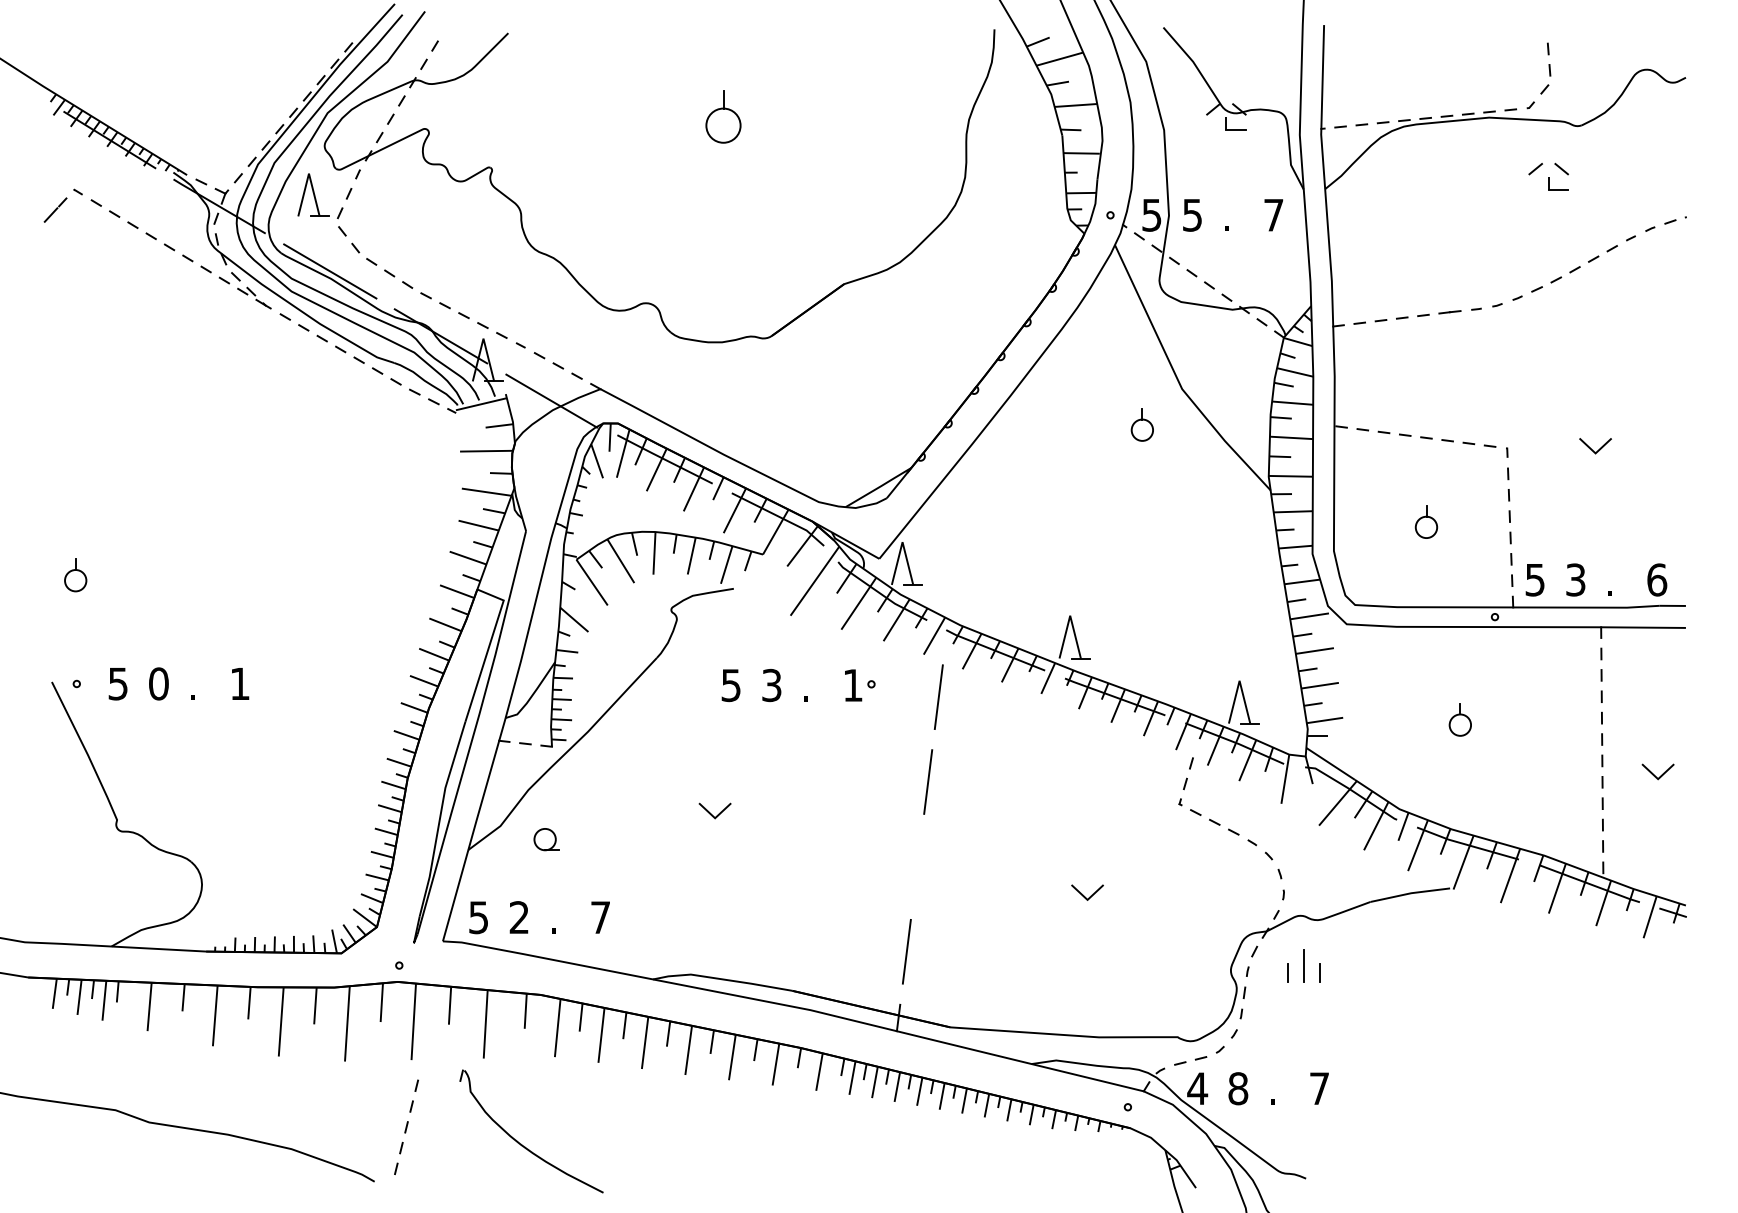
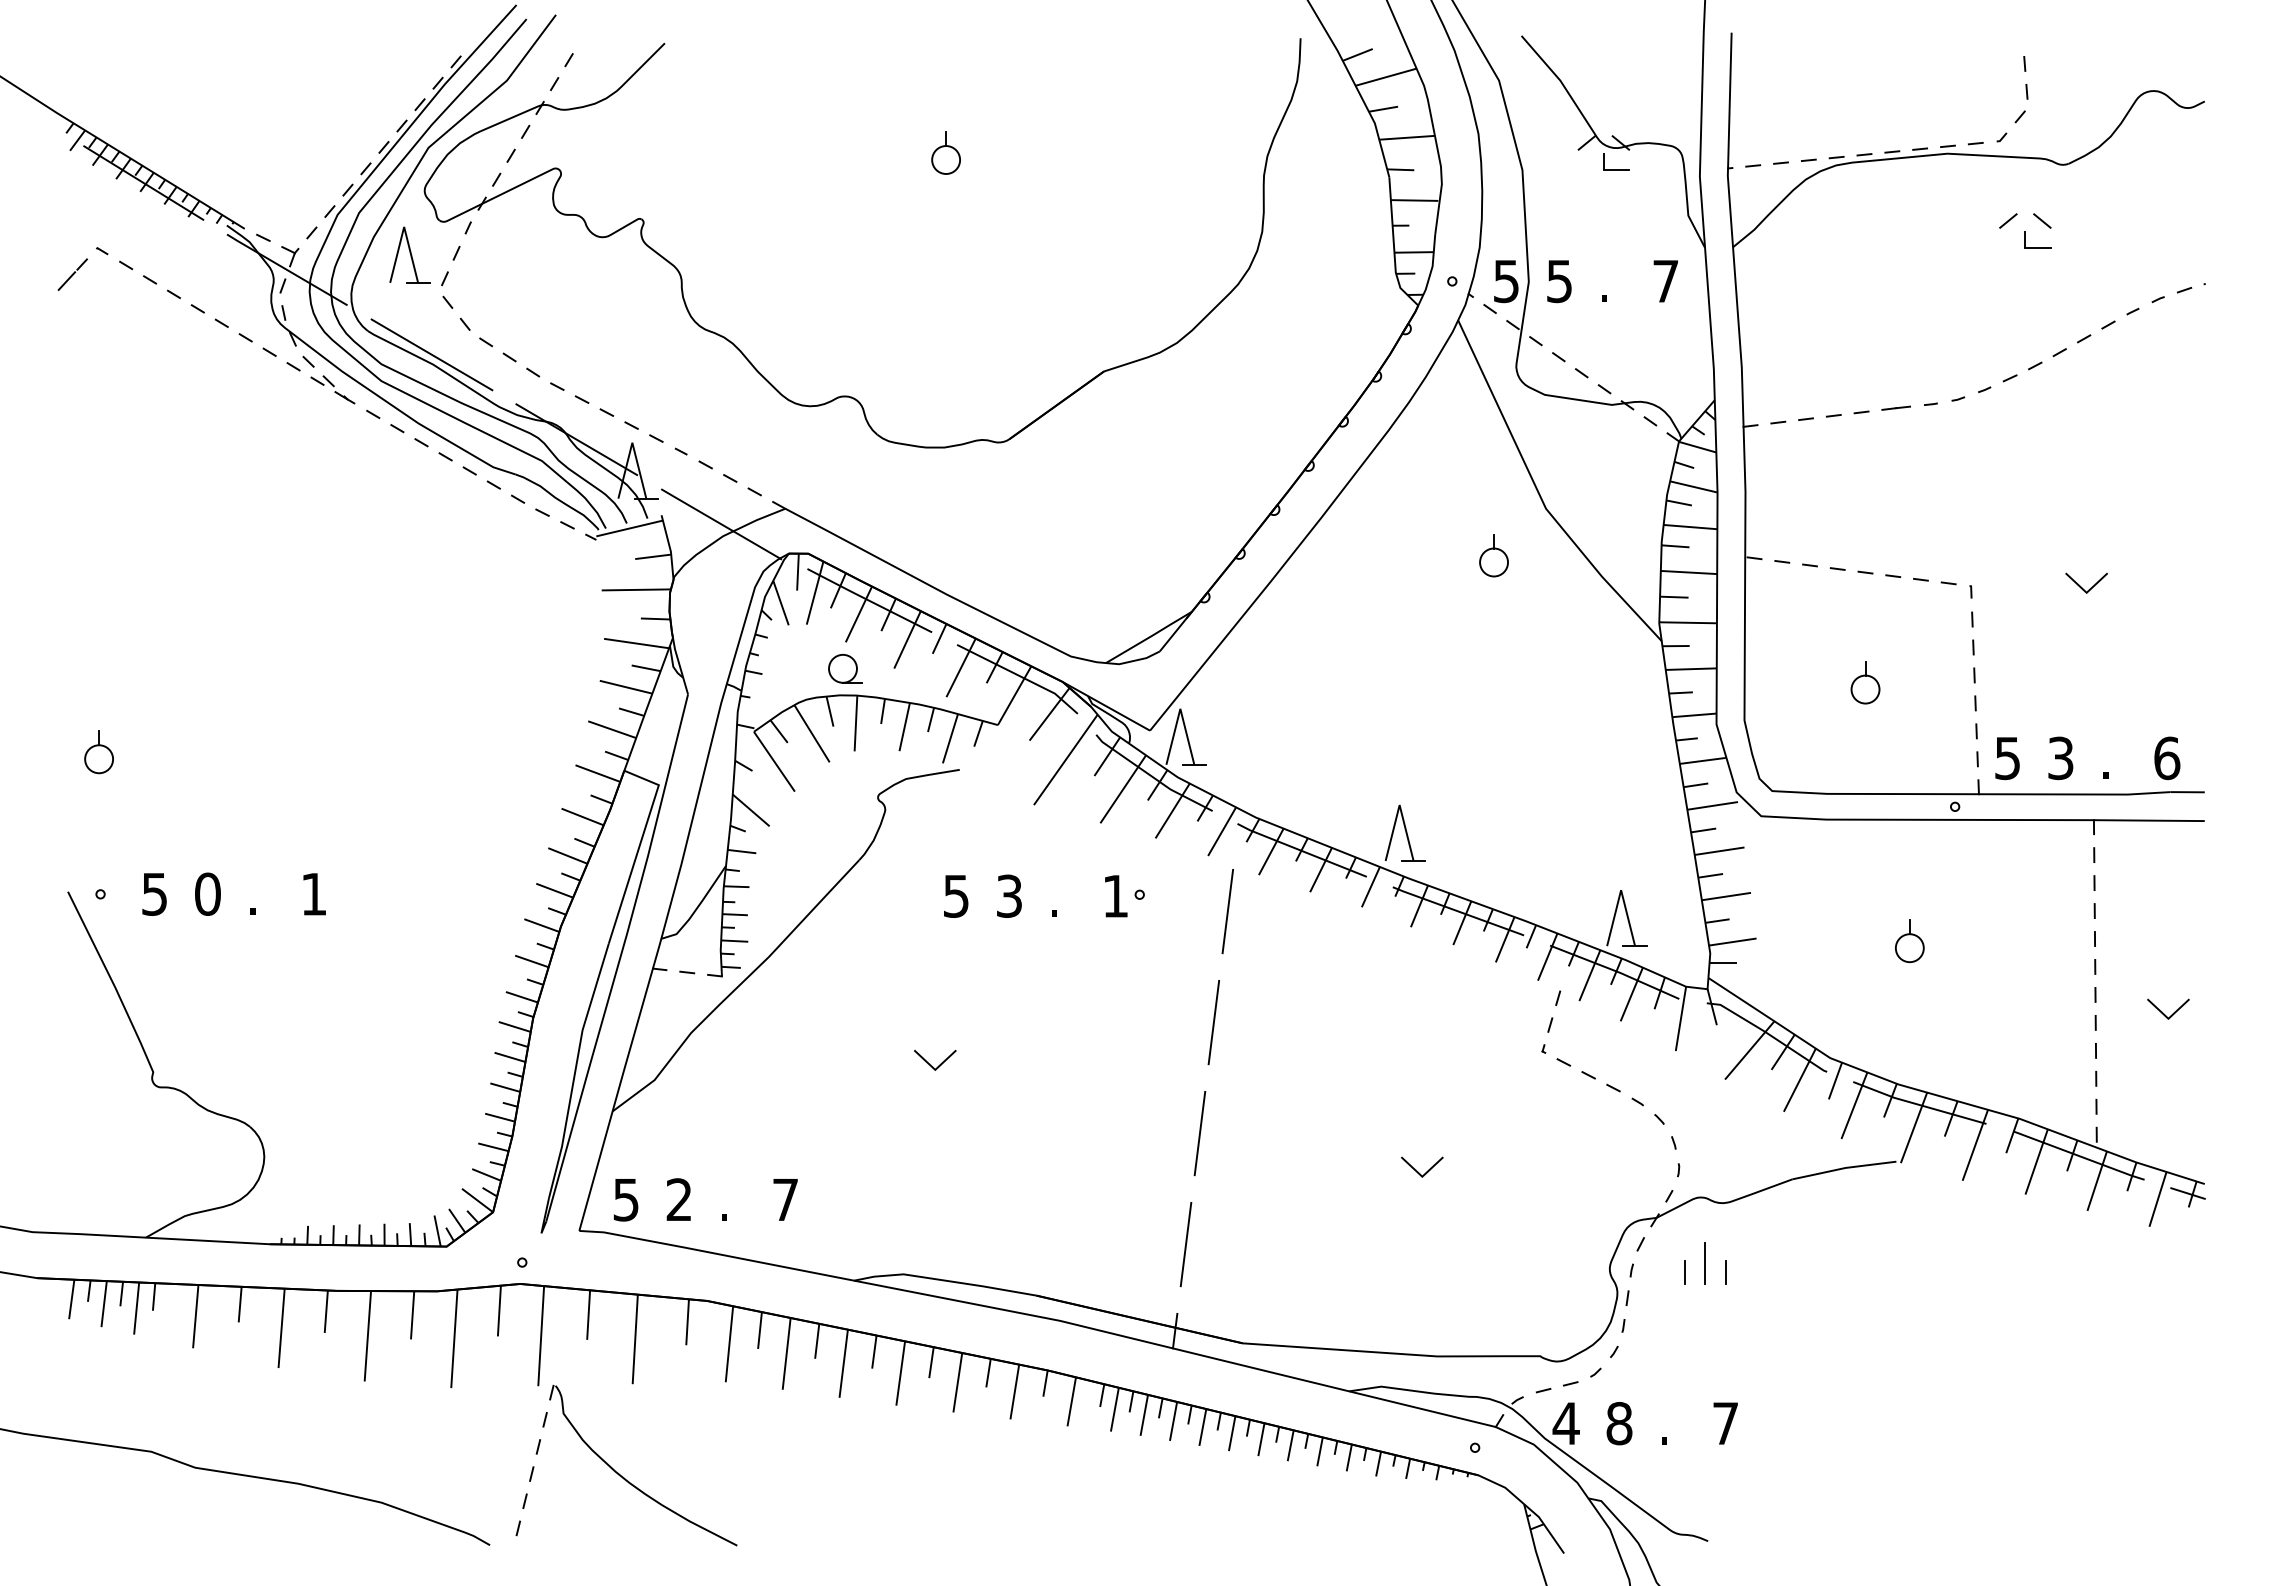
part: (722, 116) -> (945, 152), size x0.62
part: (547, 839) -> (845, 668), moved
line: (917, 866) -> (1199, 1133), added
part: (523, 1145) -> (632, 1483), moved

